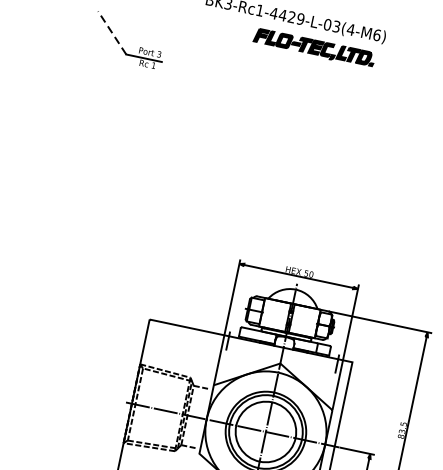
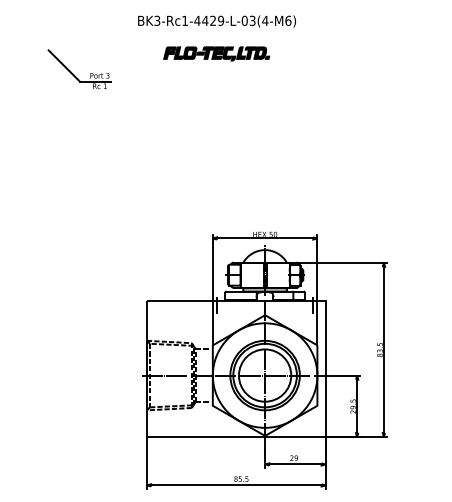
line: (112, 32) -> (64, 65), dashed -> solid
part: (314, 47) -> (216, 53), moved

